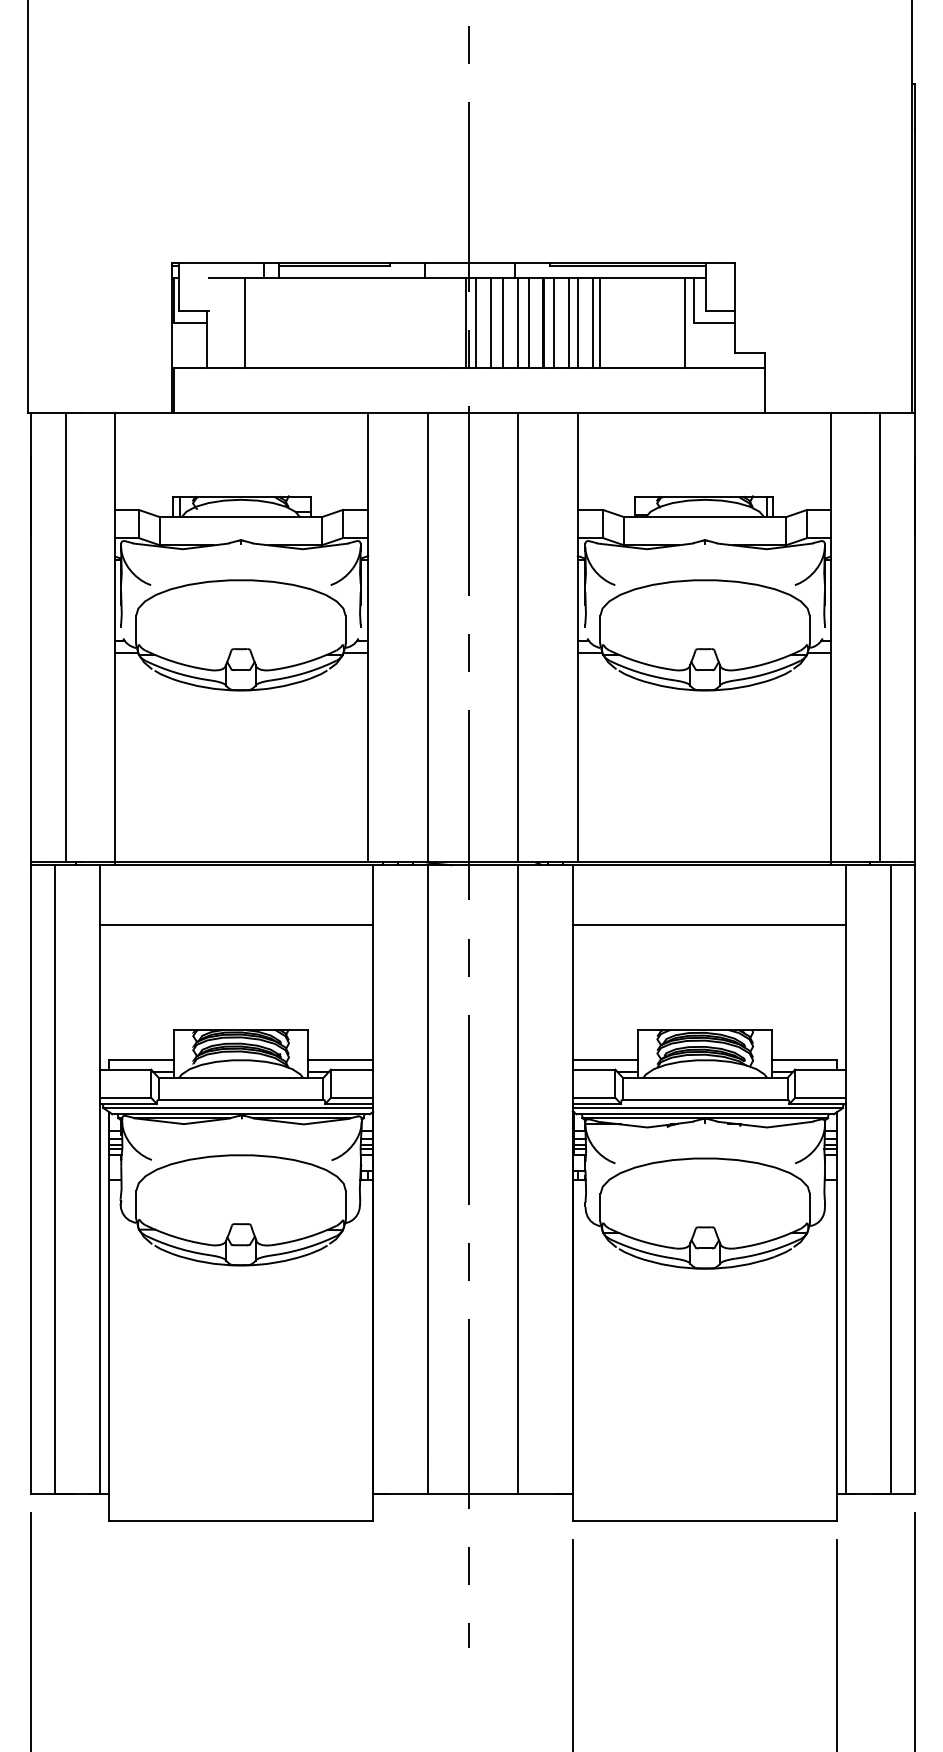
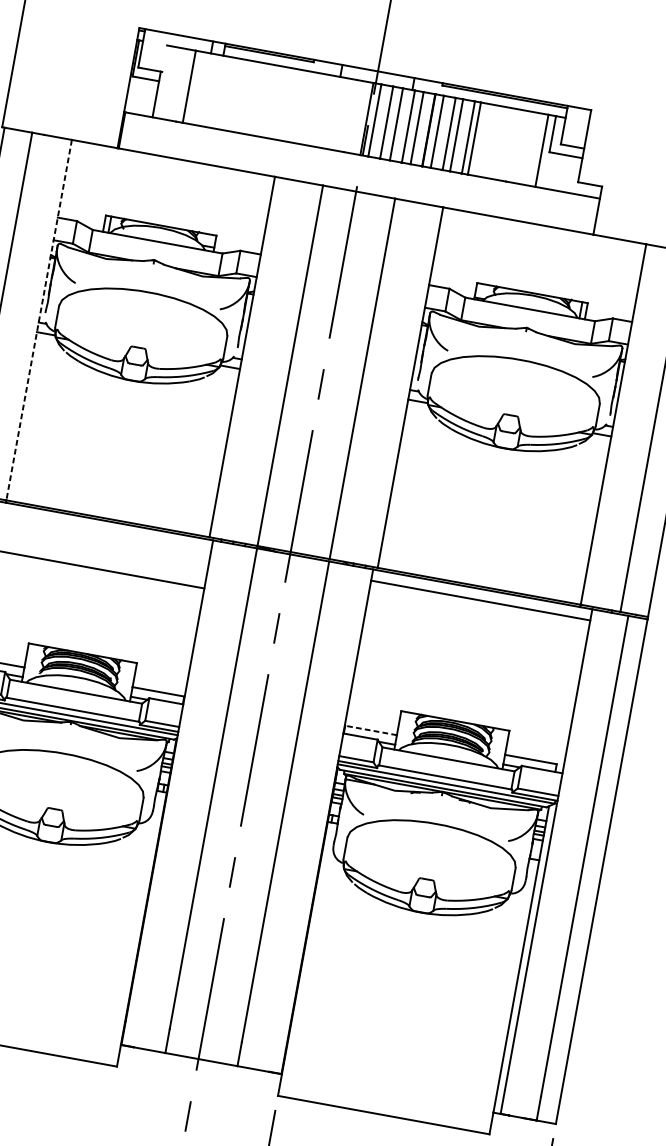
line: (115, 637) -> (39, 319), solid -> dashed
line: (708, 925) -> (480, 600), moved
line: (605, 1059) -> (371, 730), solid -> dashed

